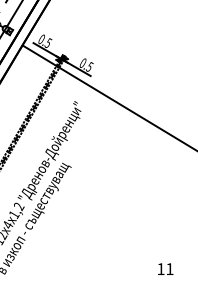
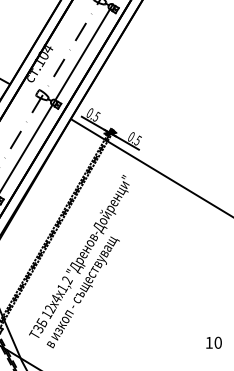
text: (169, 268) -> (217, 342), 11 -> 10

